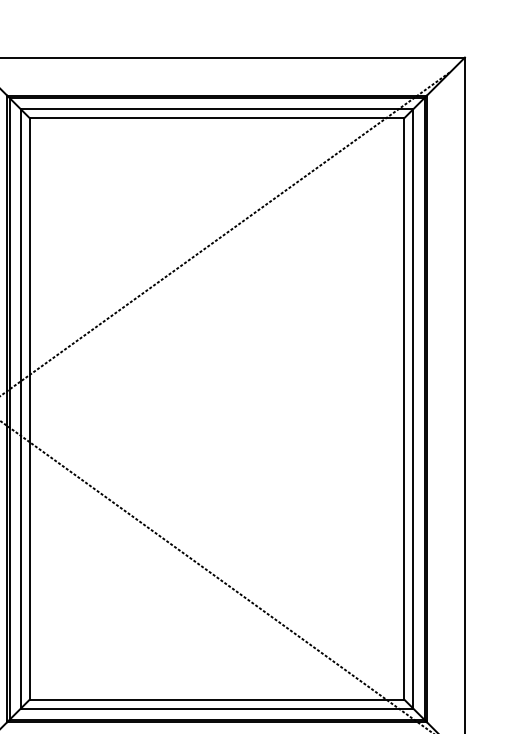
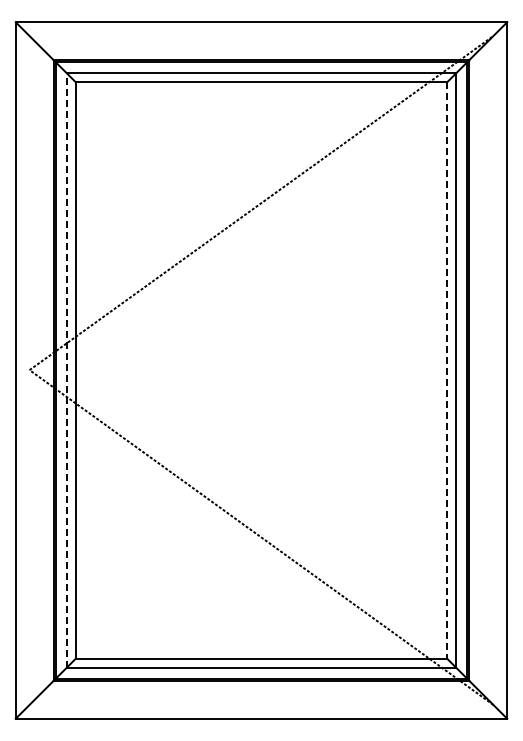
line: (20, 408) -> (66, 370), solid -> dashed
line: (404, 409) -> (447, 371), solid -> dashed

